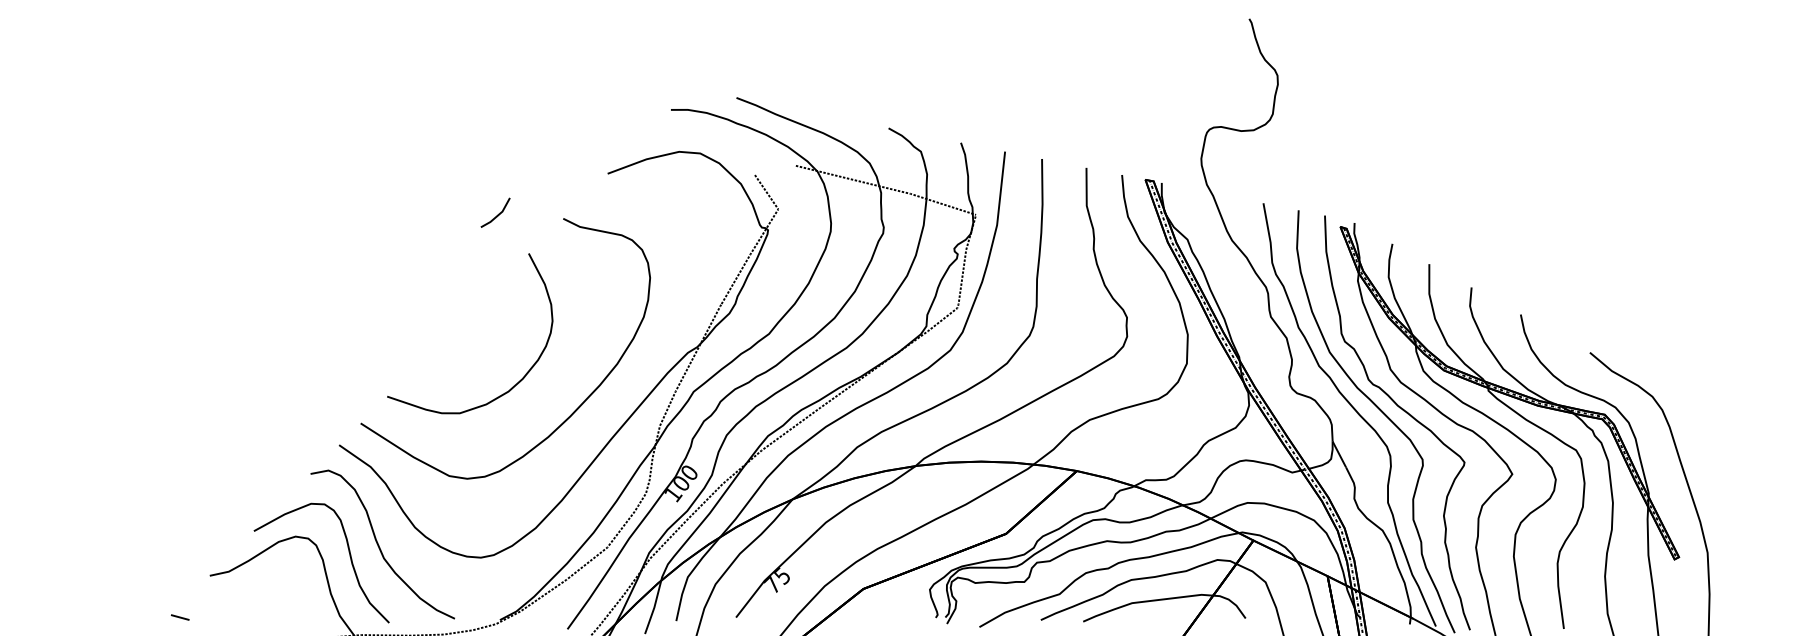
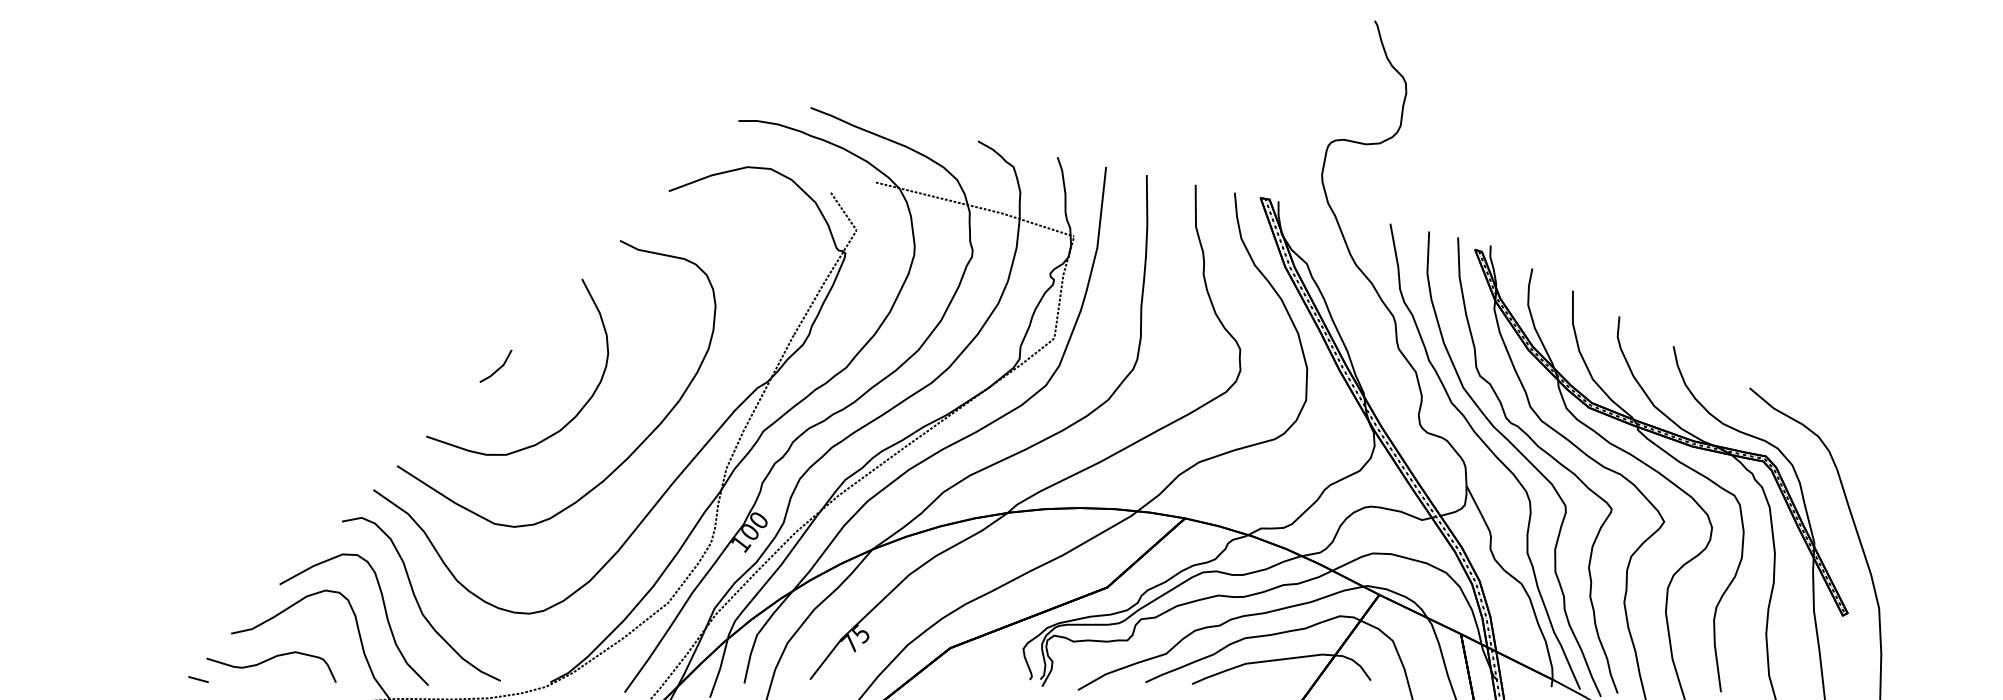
line: (497, 214) -> (498, 368), moved
curve: (244, 600) -> (269, 660), added

